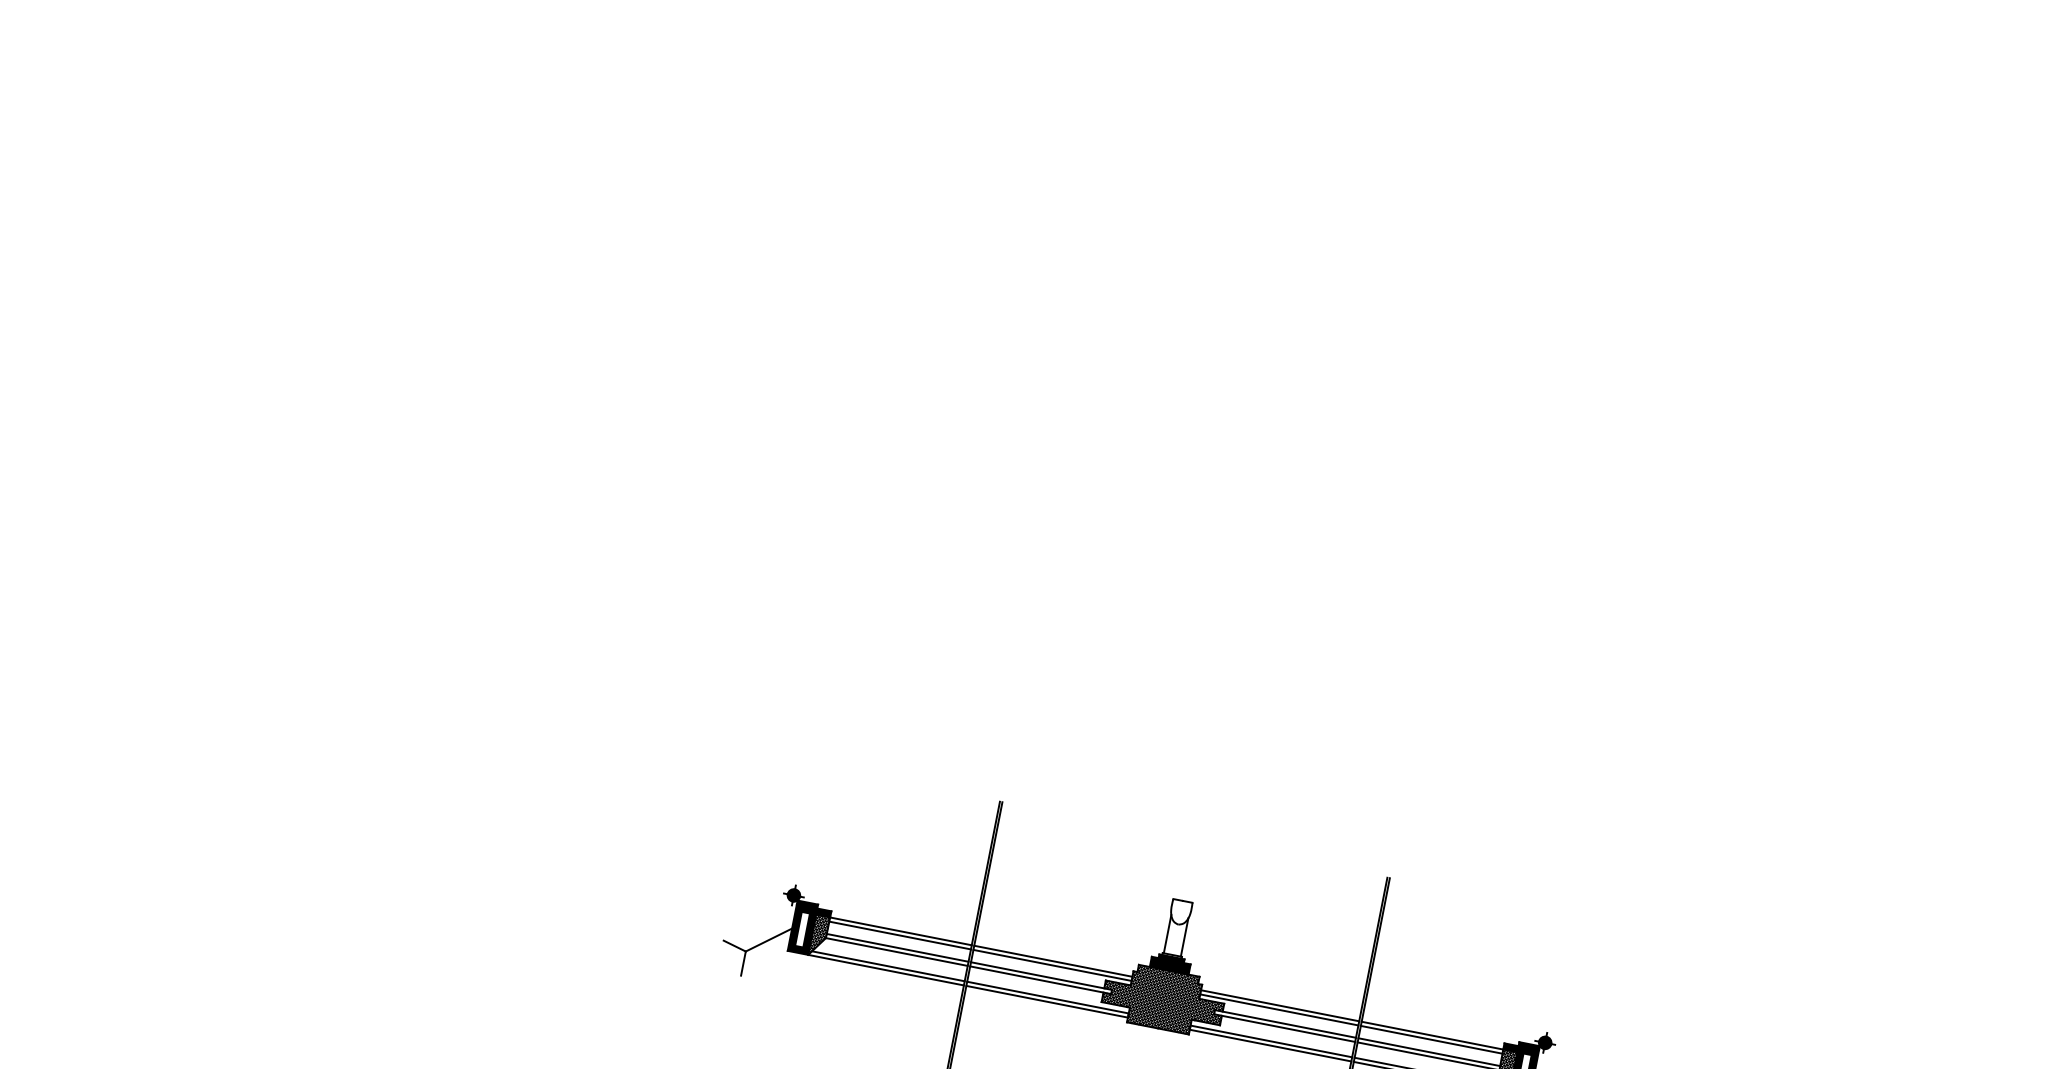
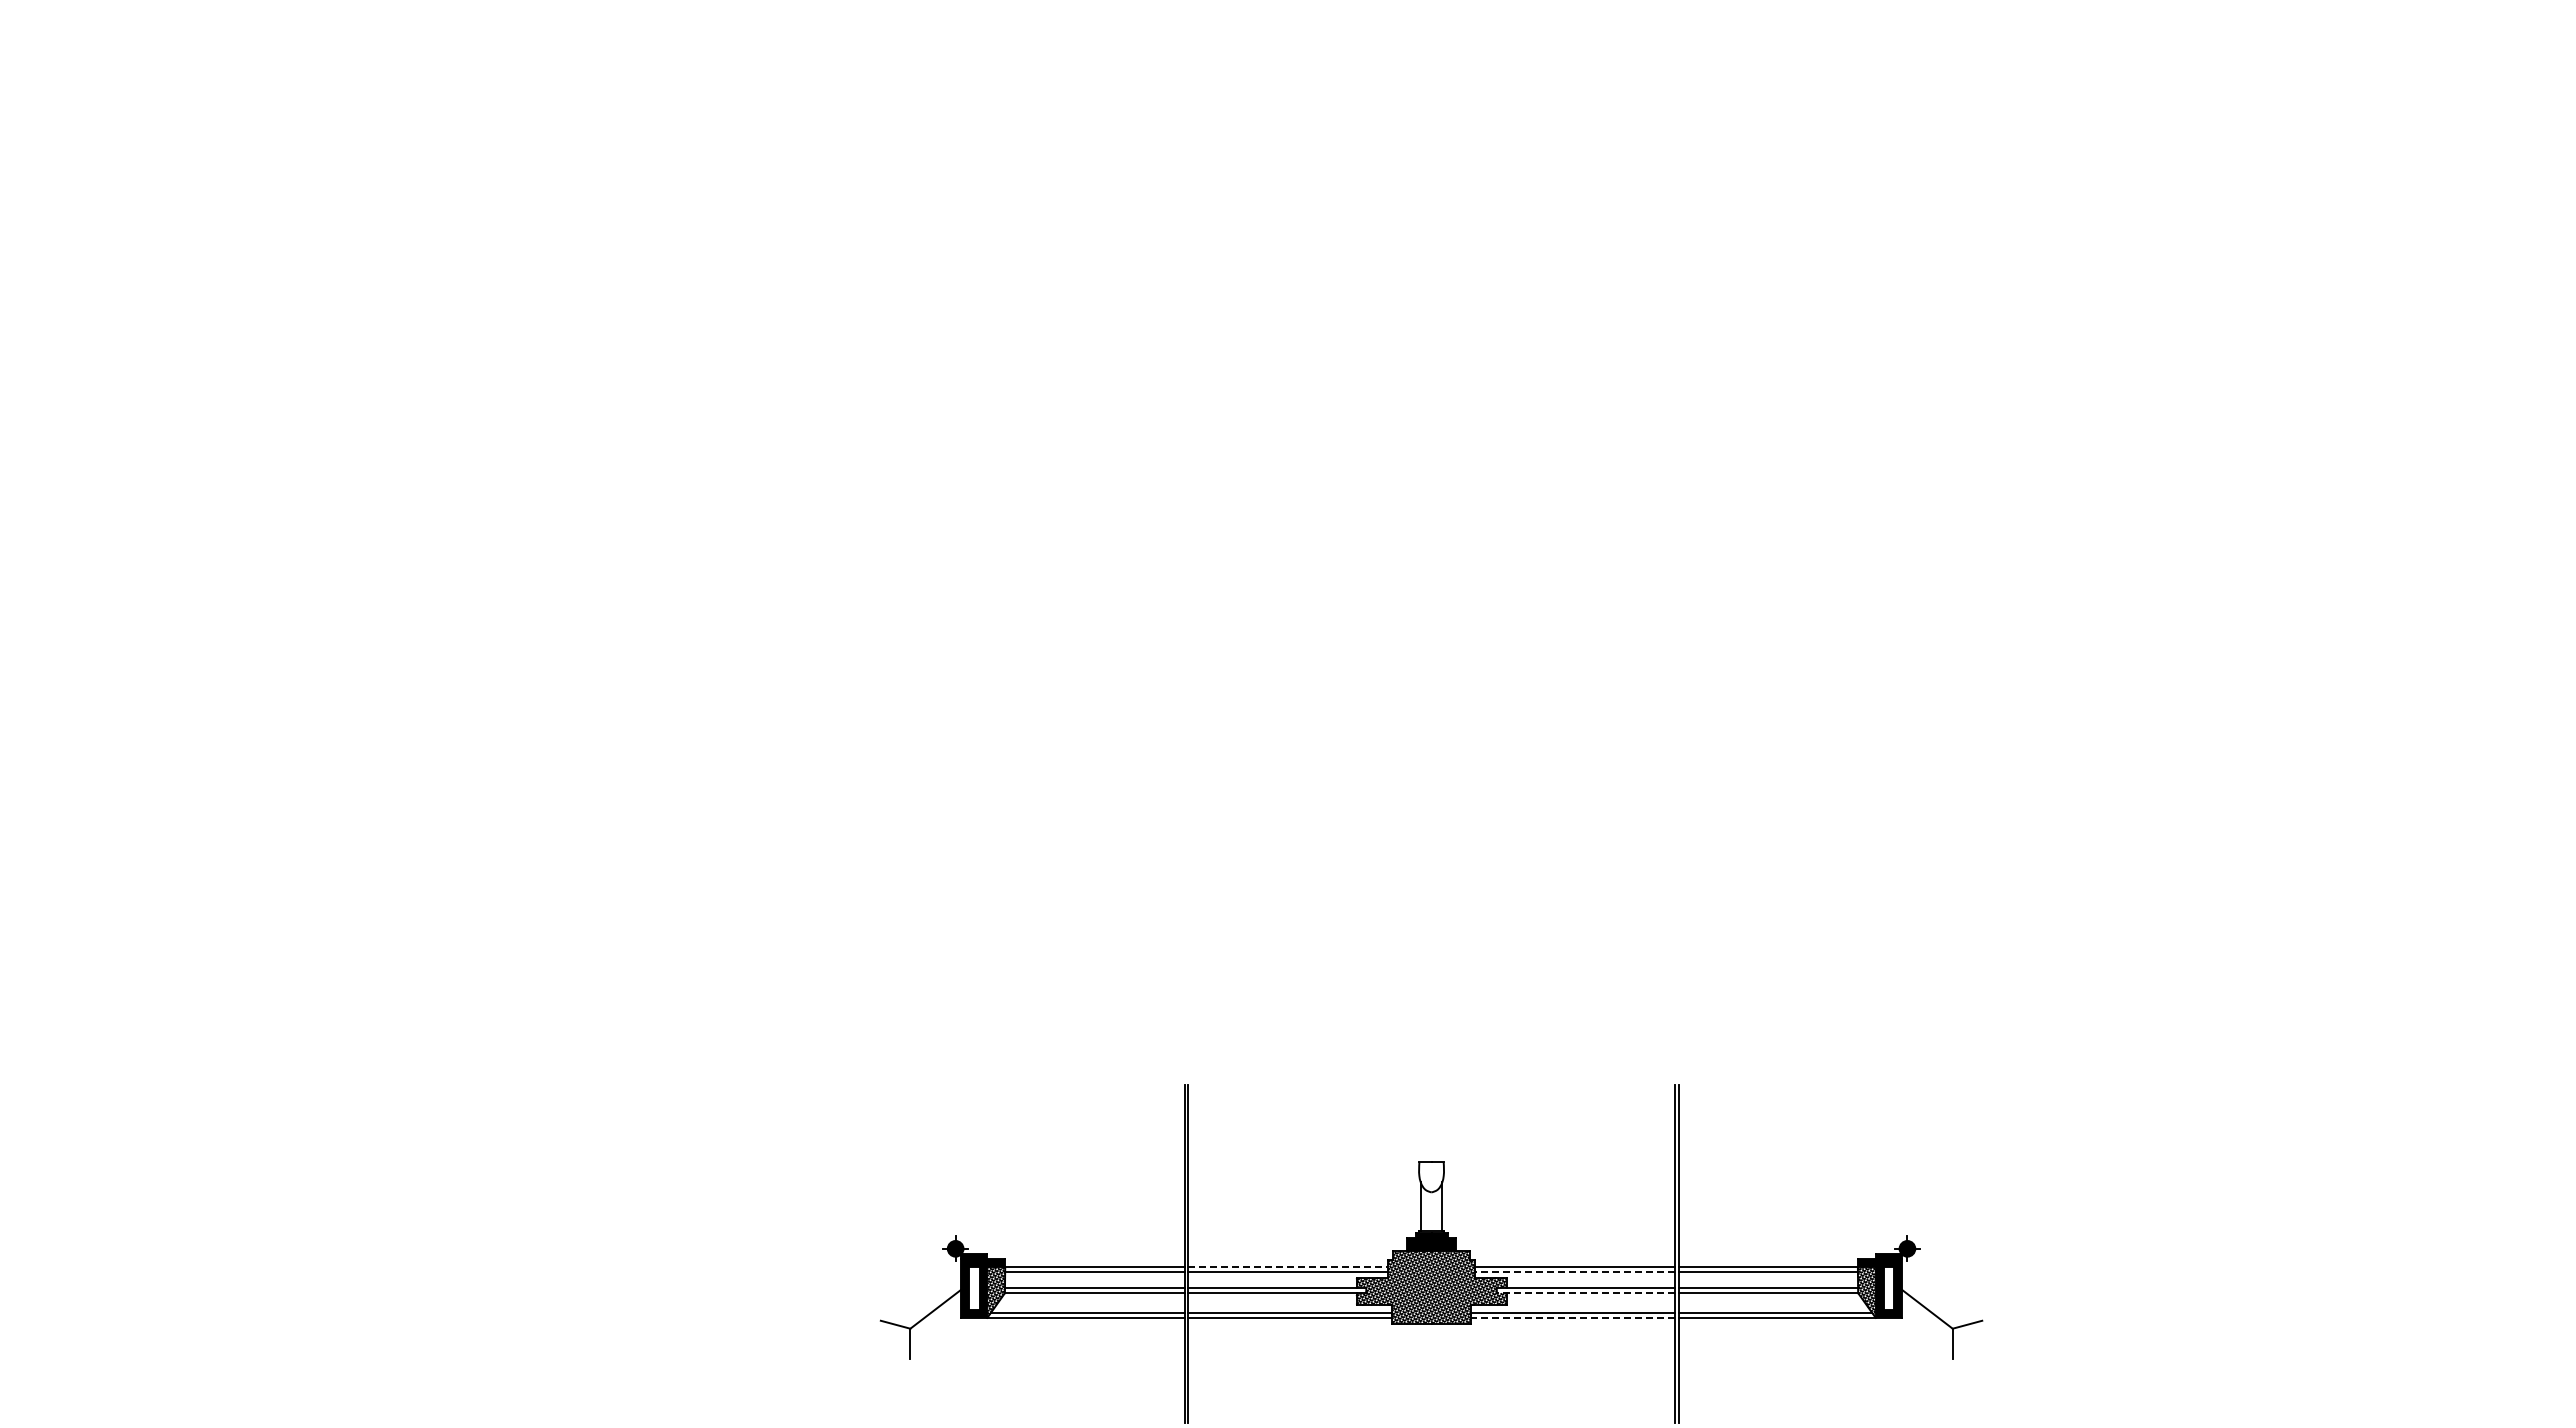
line: (1053, 961) -> (1288, 1267), solid -> dashed
line: (1278, 1009) -> (1574, 1272), solid -> dashed
line: (1284, 1028) -> (1585, 1293), solid -> dashed
line: (1270, 1045) -> (1572, 1317), solid -> dashed

